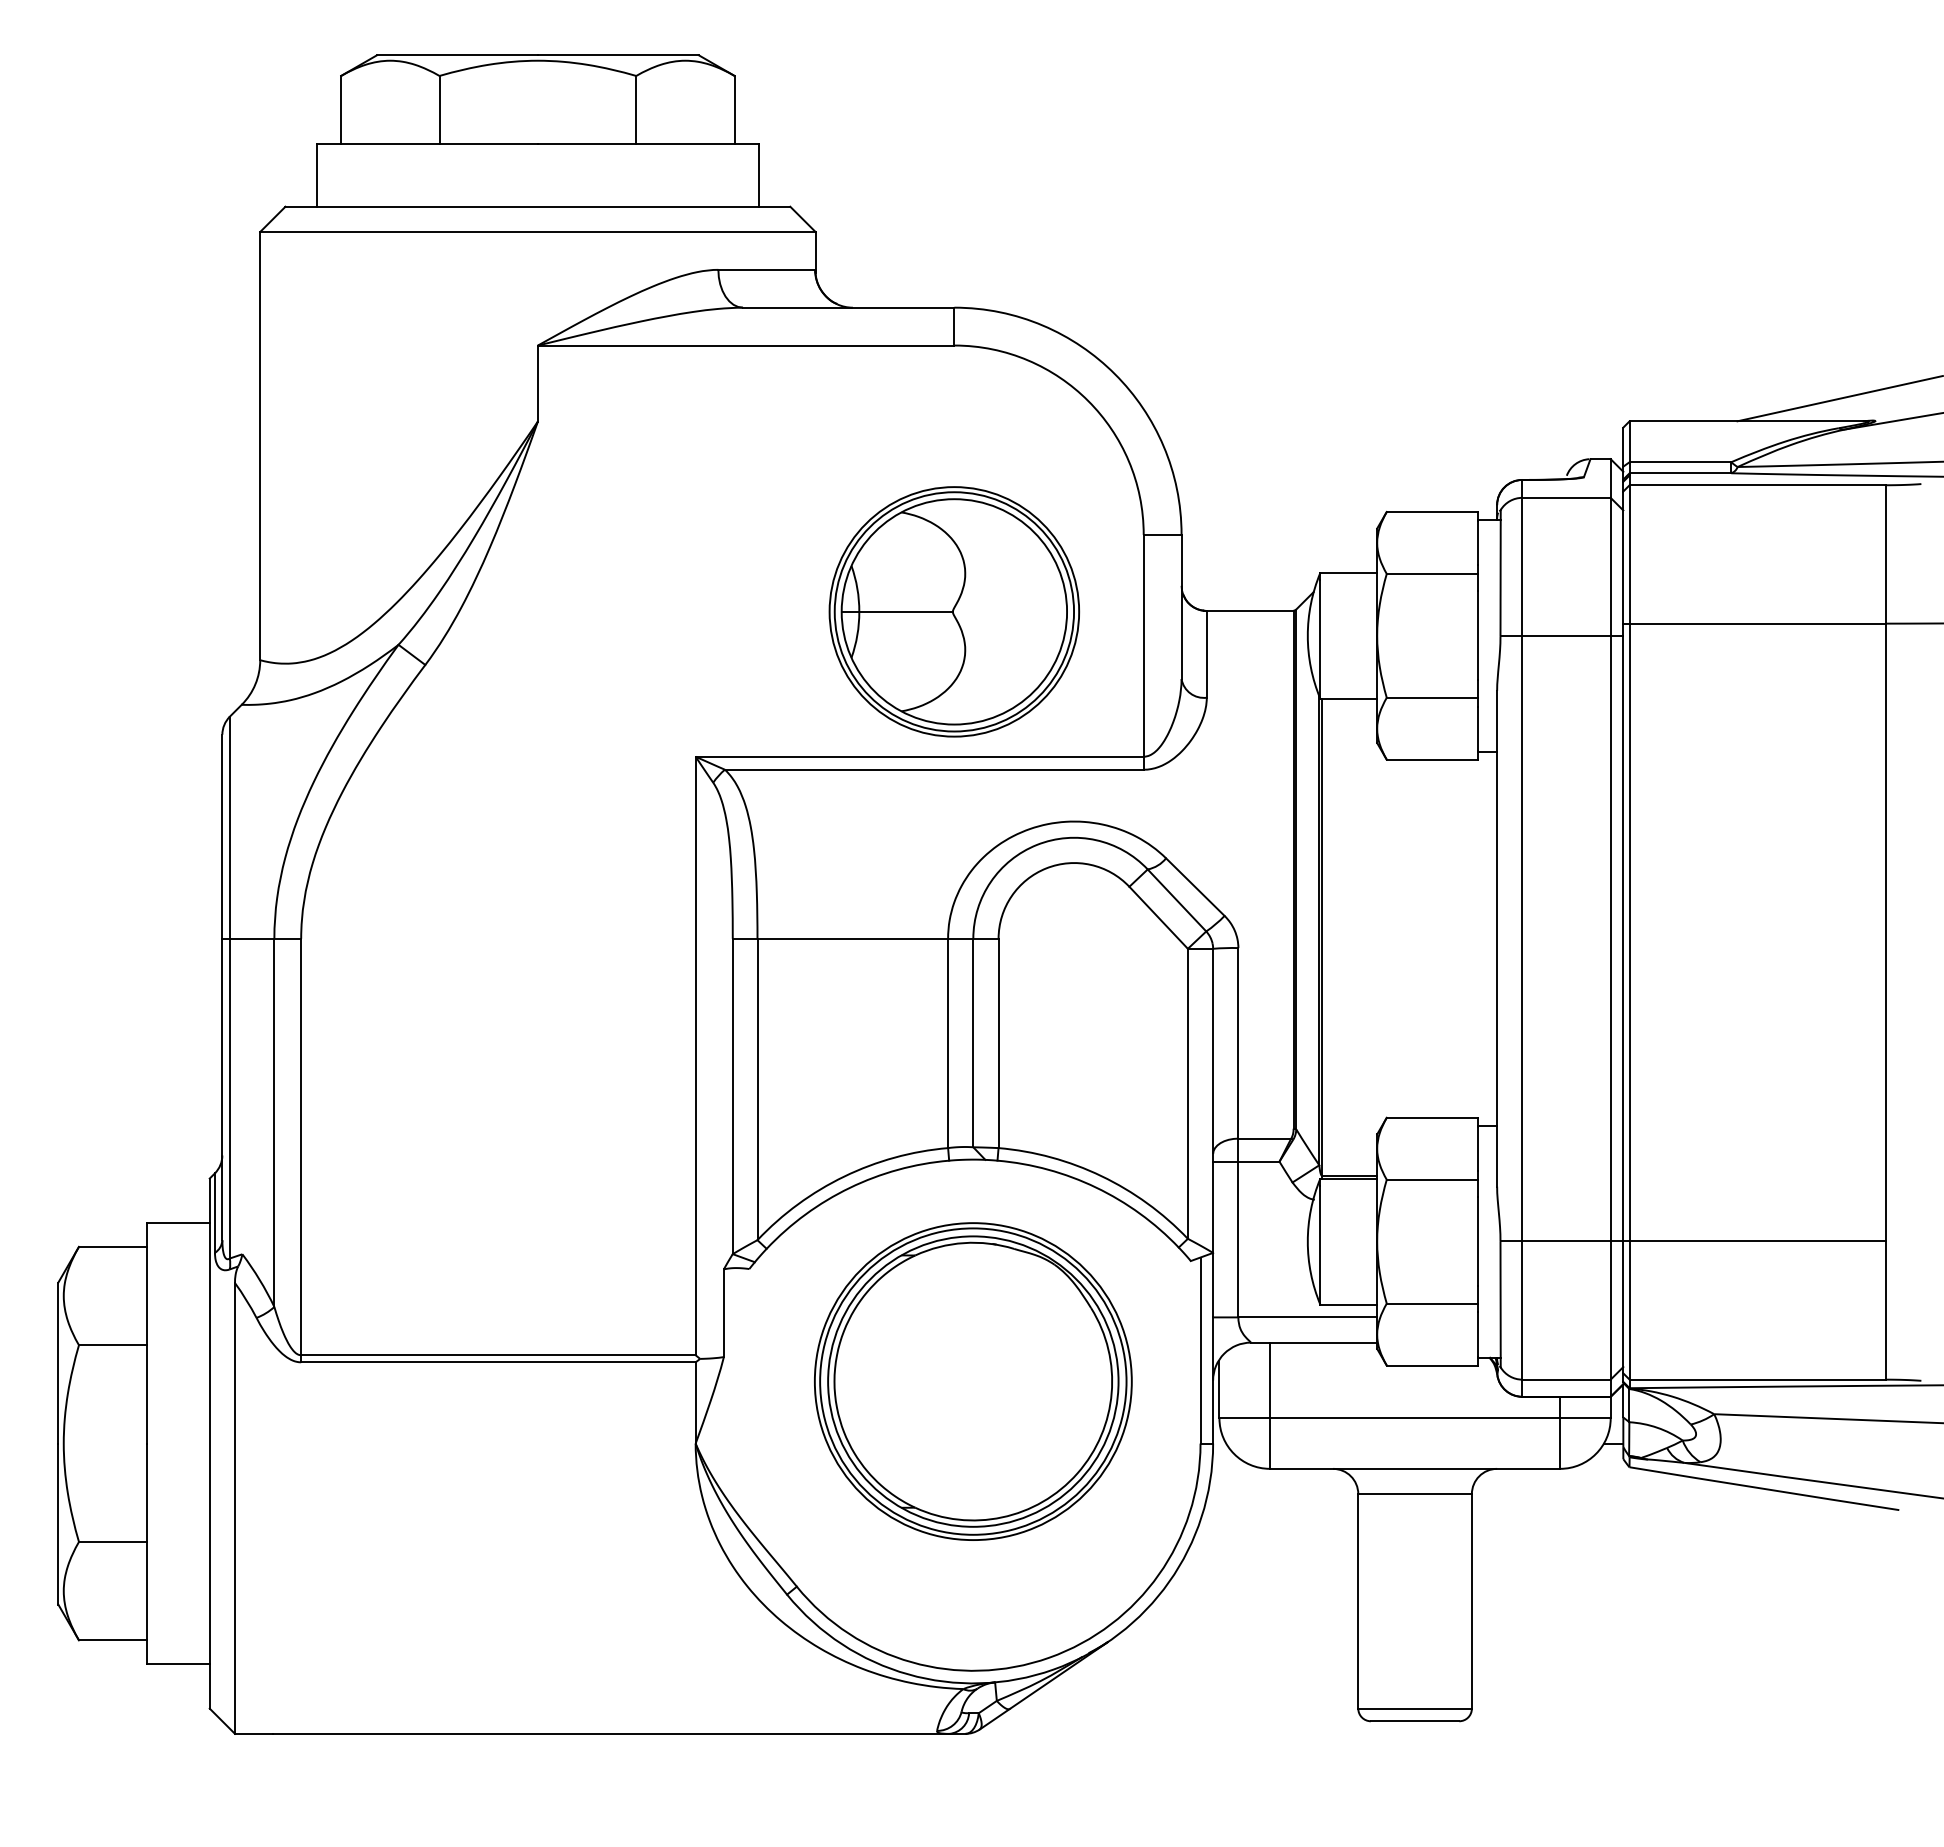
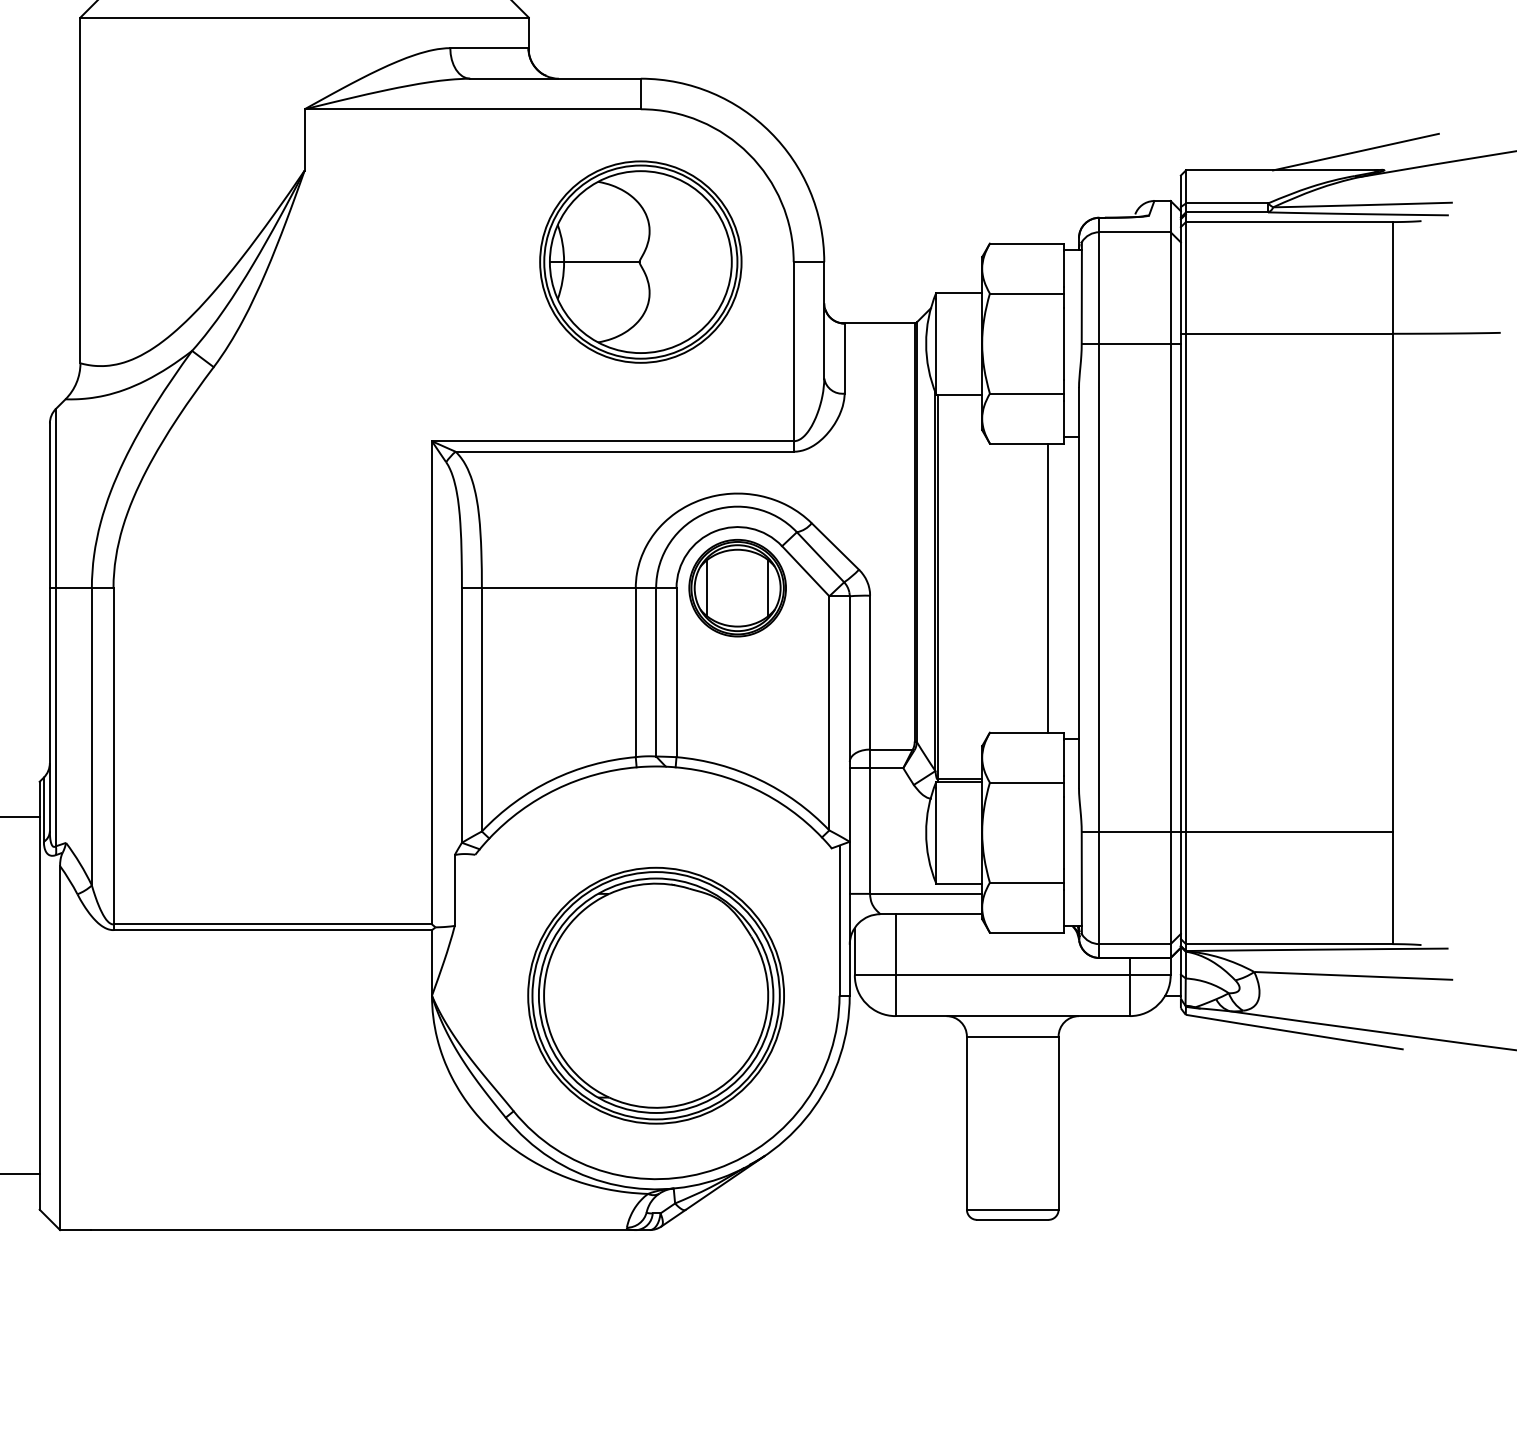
part: (953, 611) -> (640, 261), moved
part: (1074, 938) -> (737, 587), added
line: (1459, 938) -> (1048, 587), added
part: (973, 1381) -> (656, 995), moved

